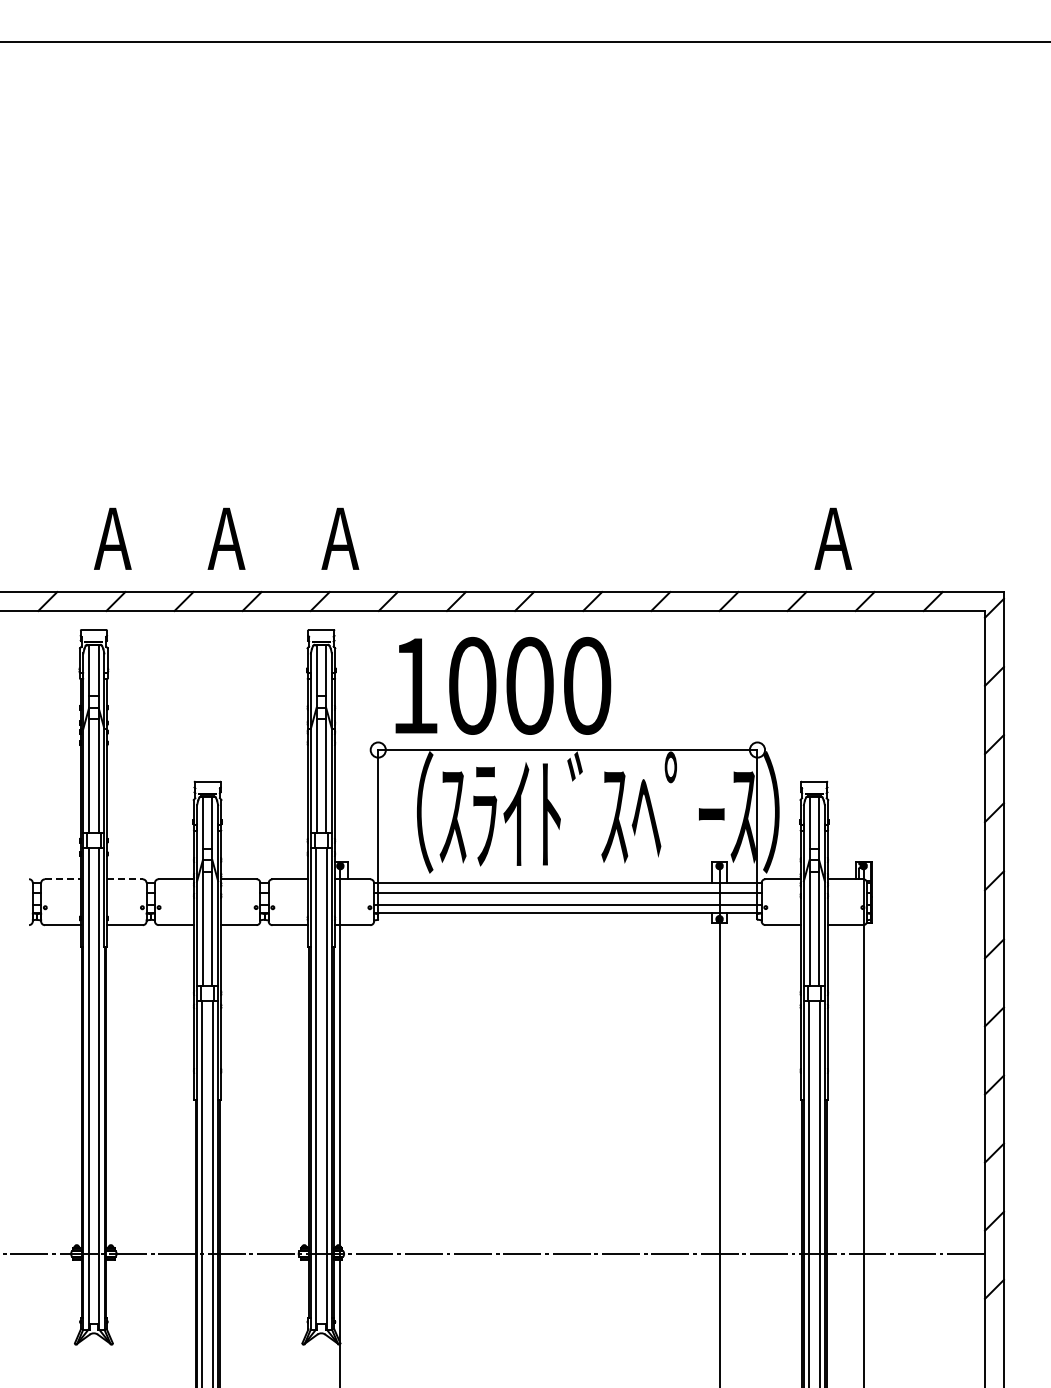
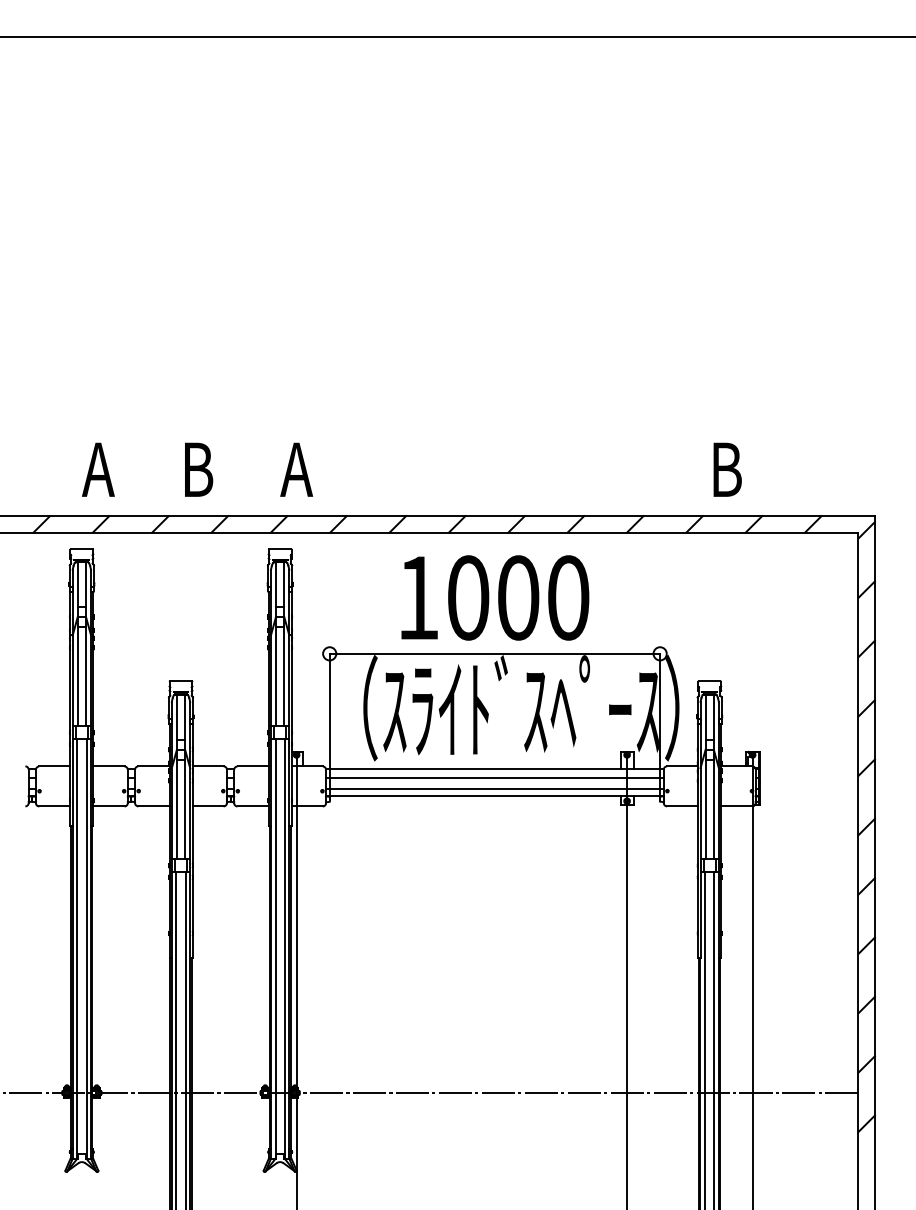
text: (226, 538) -> (197, 469), A -> B
text: (833, 538) -> (726, 469), A -> B
text: (503, 685) -> (495, 597), moved
line: (62, 879) -> (54, 766), dashed -> solid
line: (124, 879) -> (108, 766), dashed -> solid

